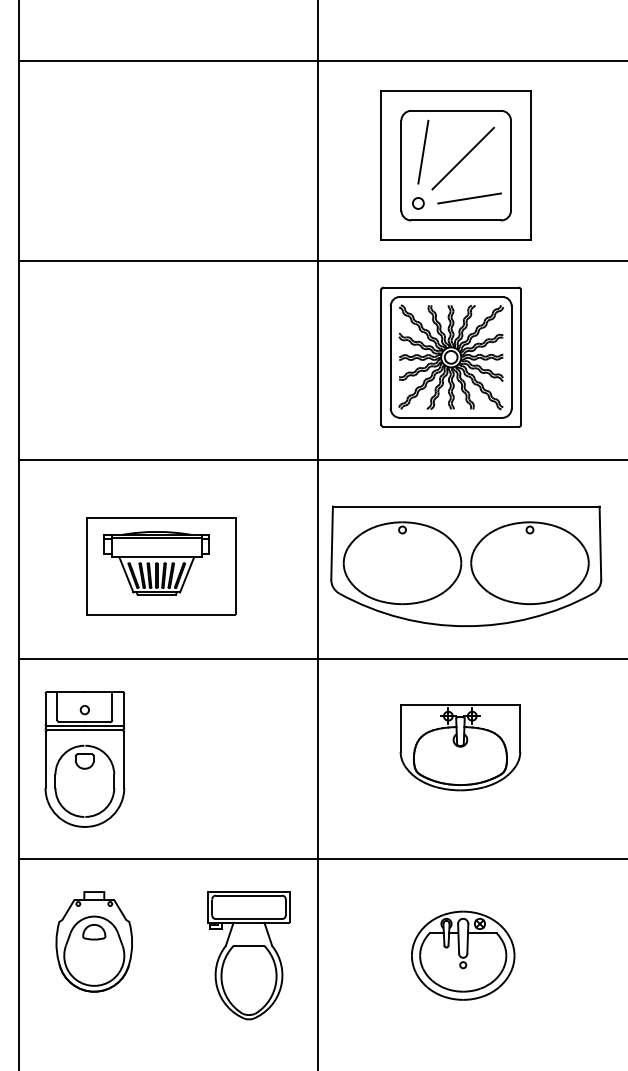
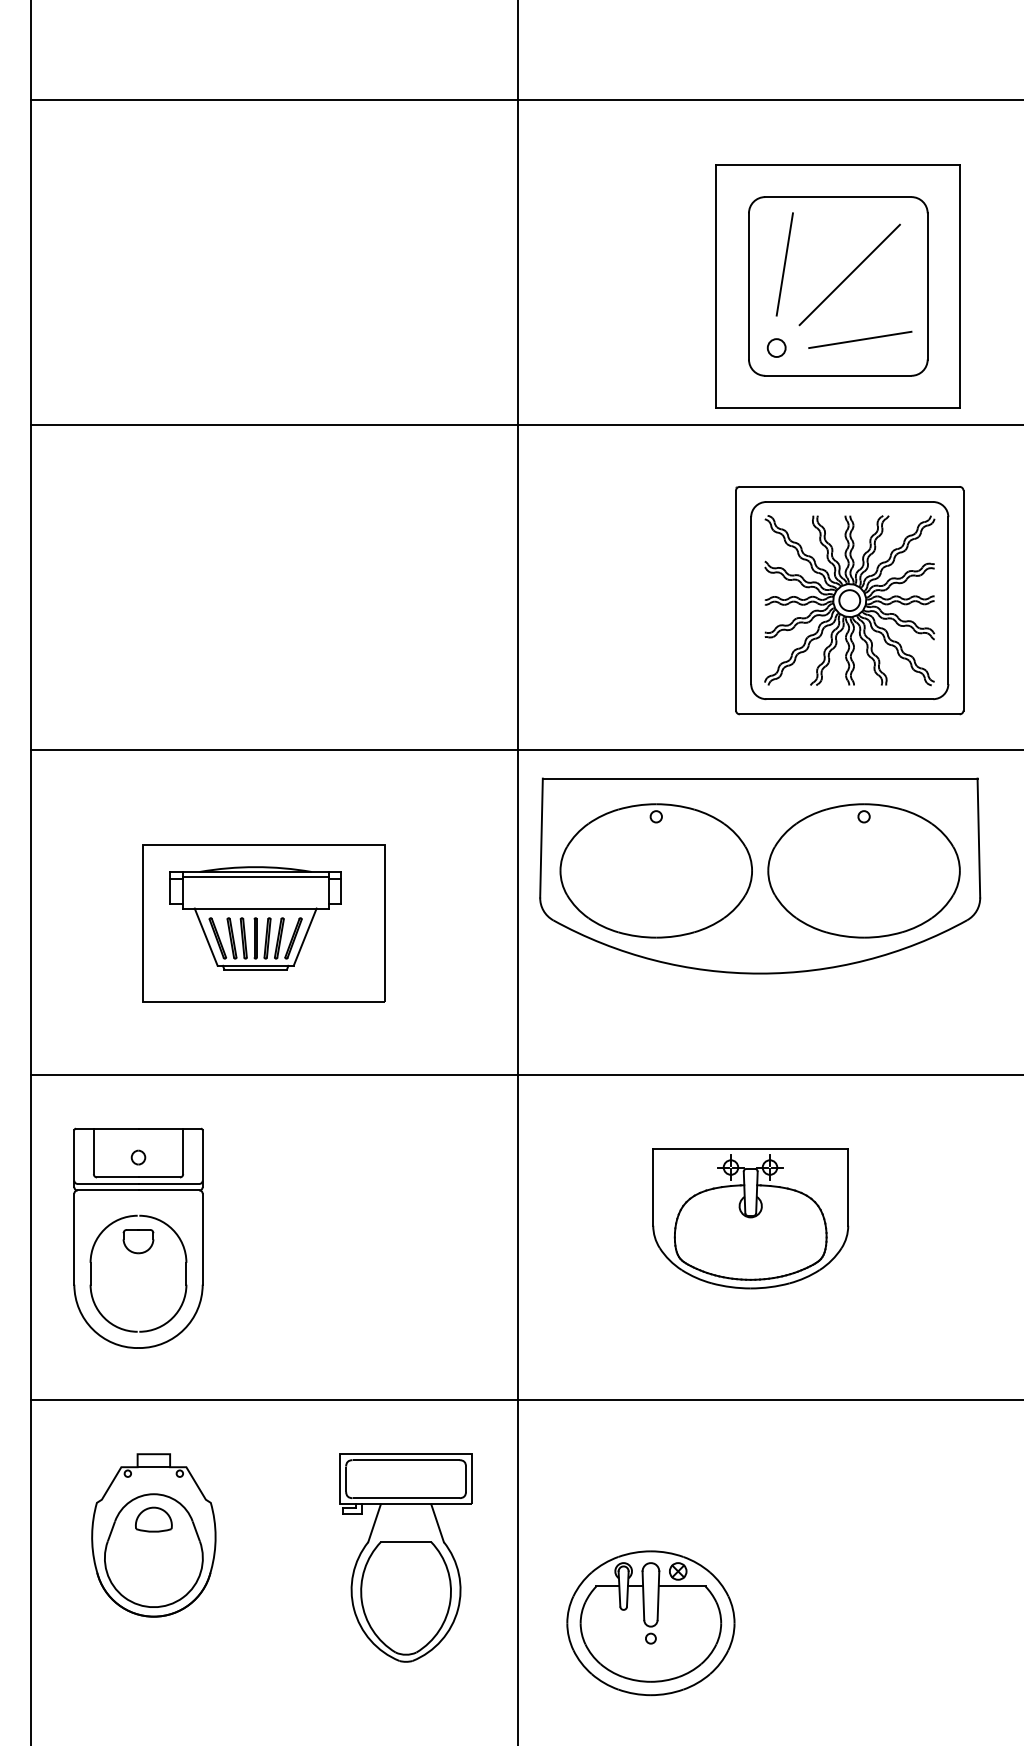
part: (455, 165) -> (837, 286), moved
part: (450, 356) -> (848, 599), moved
part: (466, 565) -> (760, 874), moved
part: (463, 955) -> (651, 1622), moved

